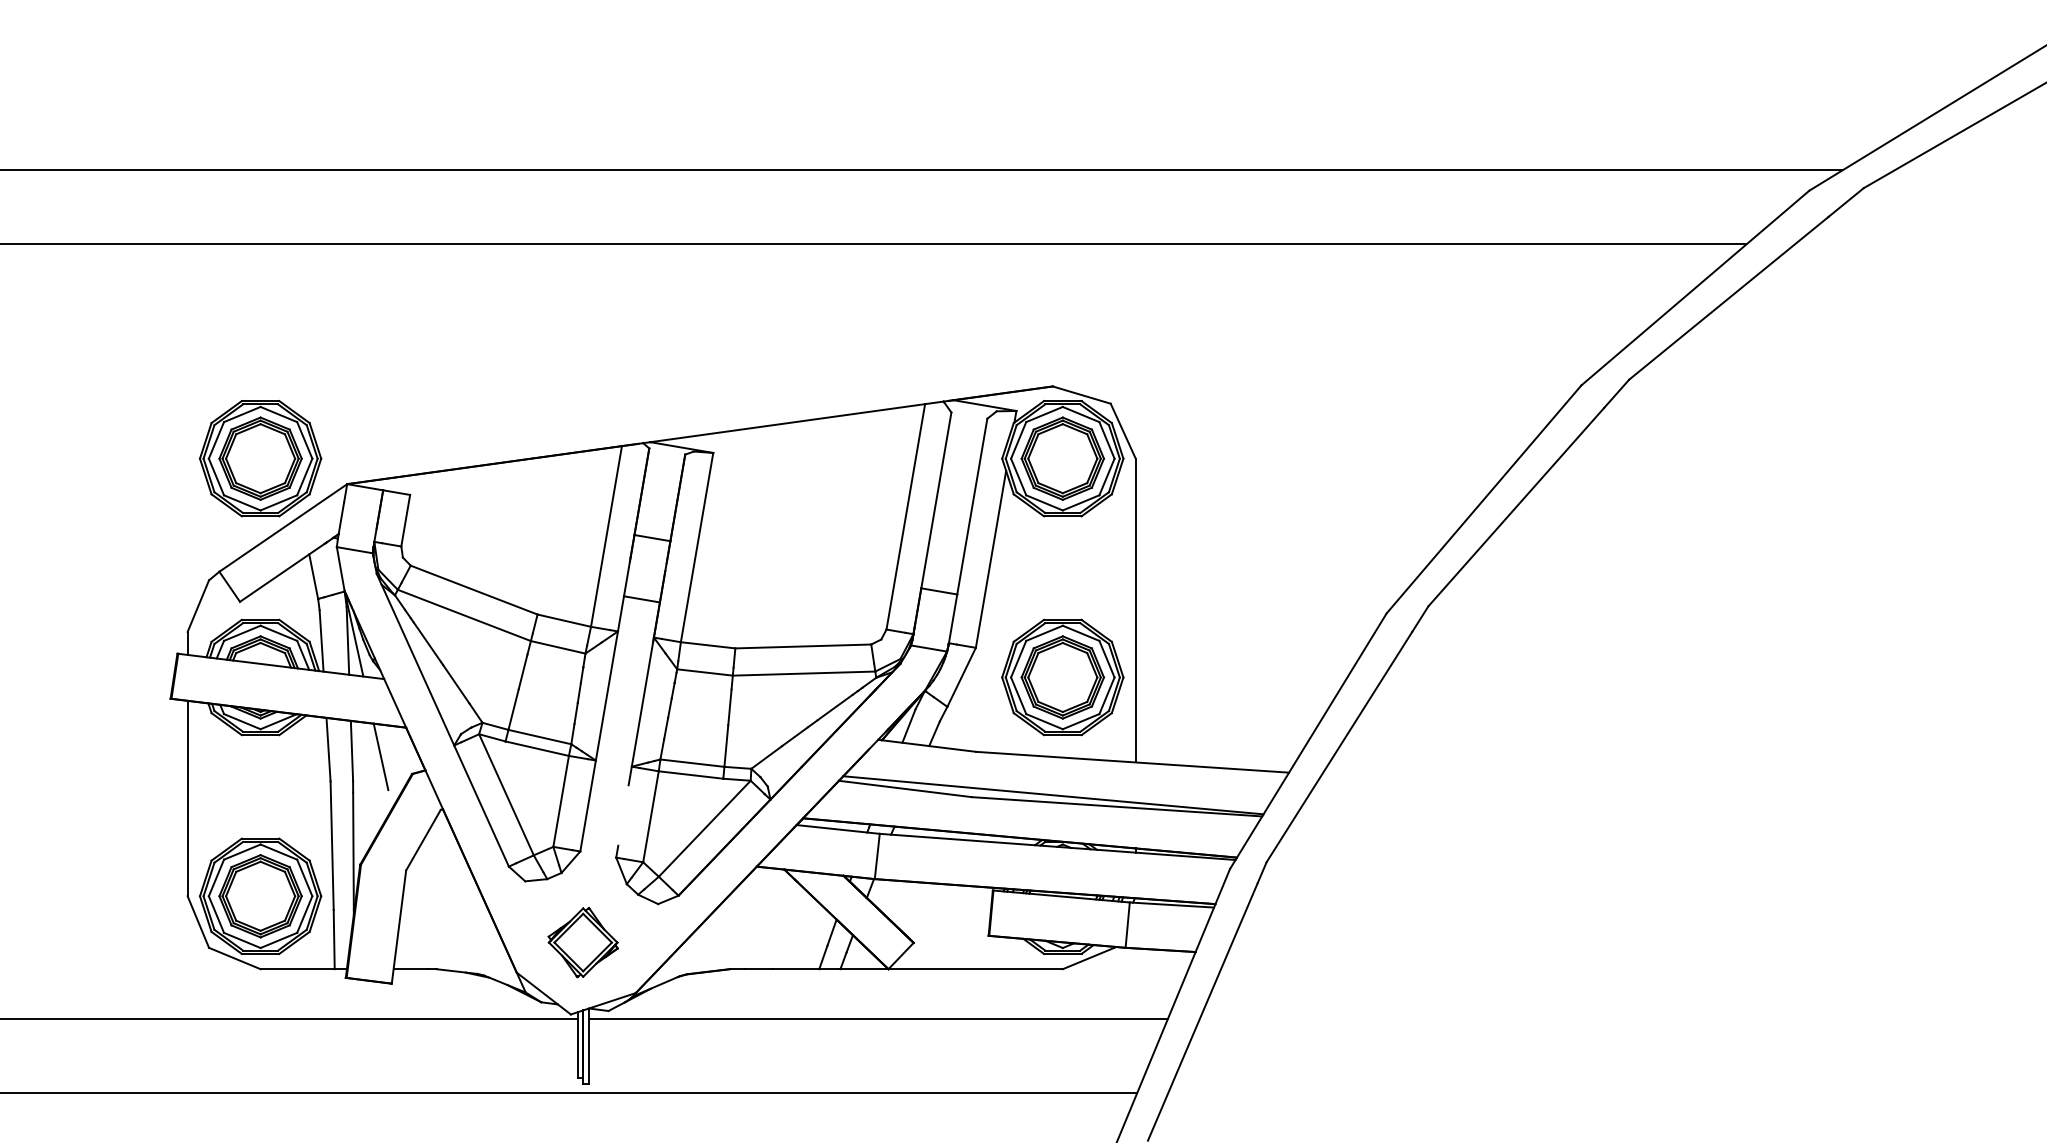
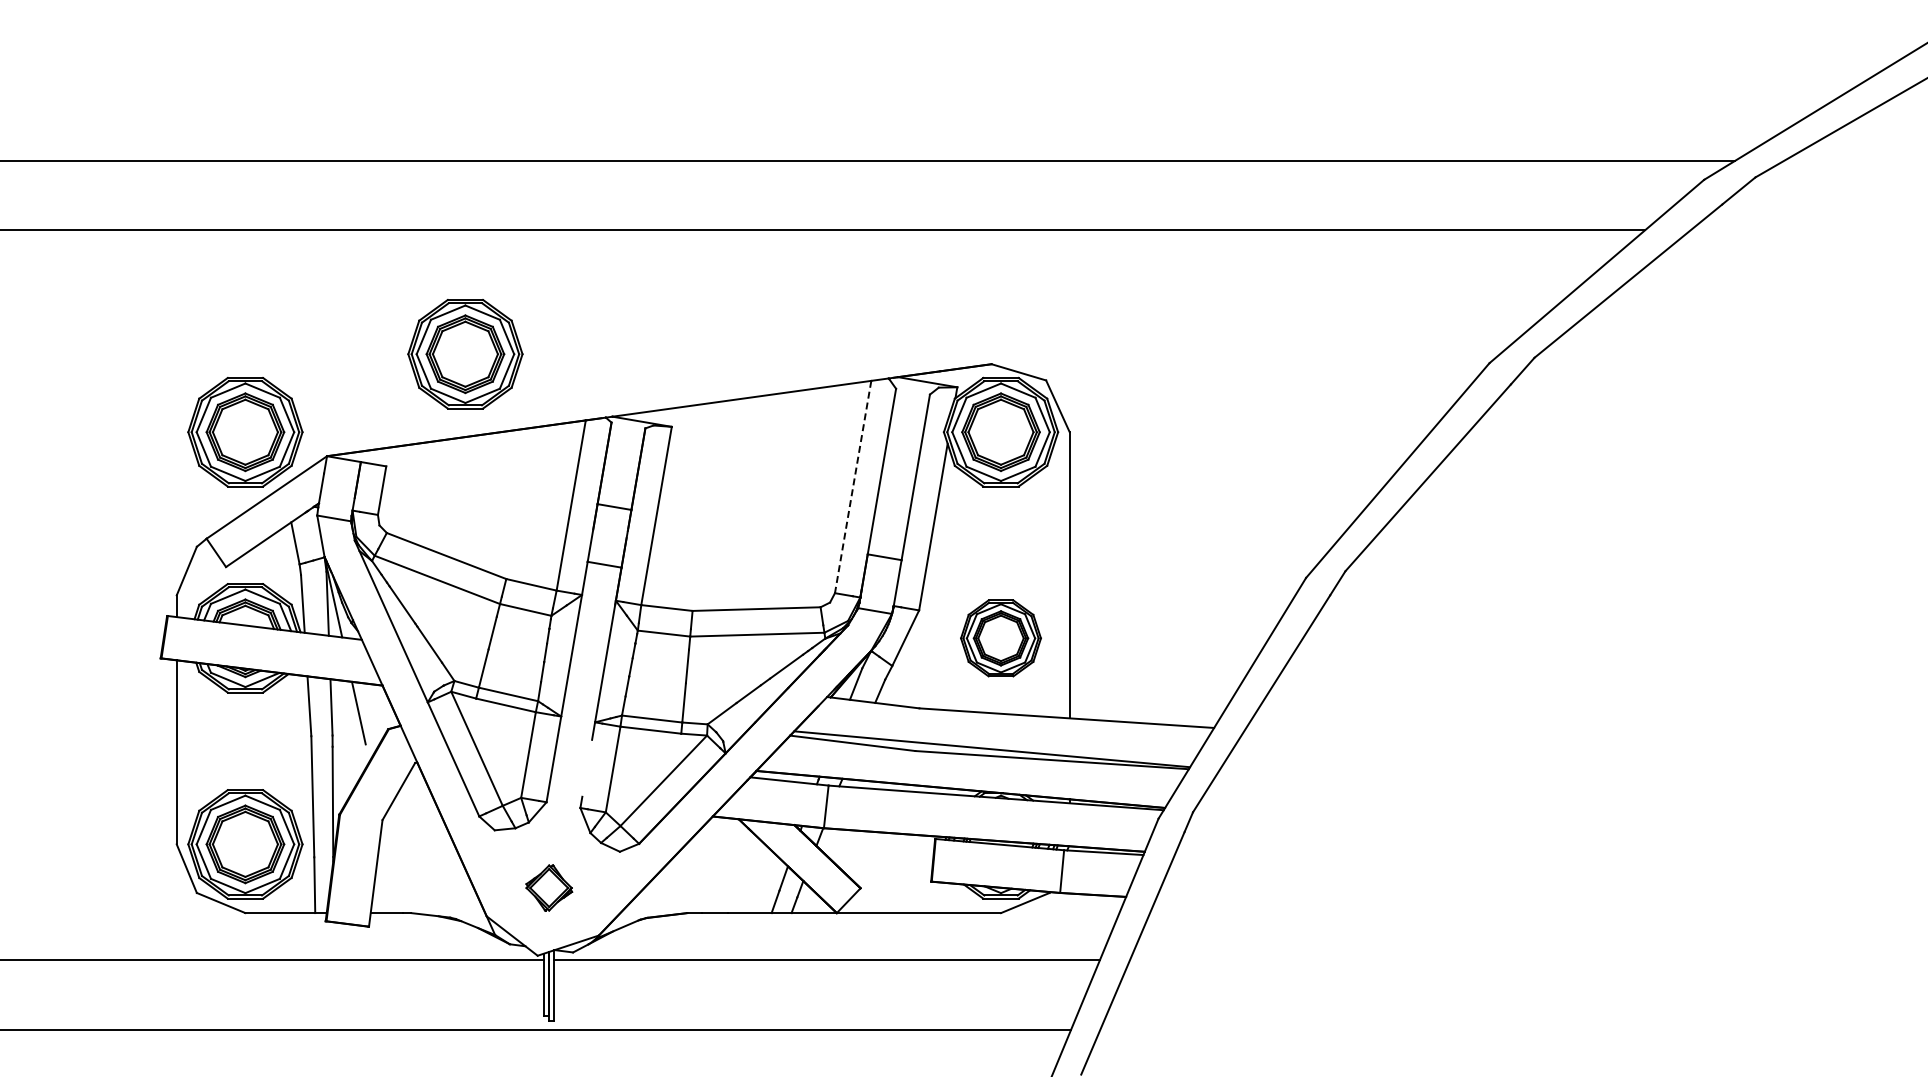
part: (494, 376) -> (465, 354), added
line: (906, 517) -> (853, 487), solid -> dashed
part: (1062, 677) -> (1000, 638), size x0.7
part: (582, 942) -> (548, 887), size x0.7

